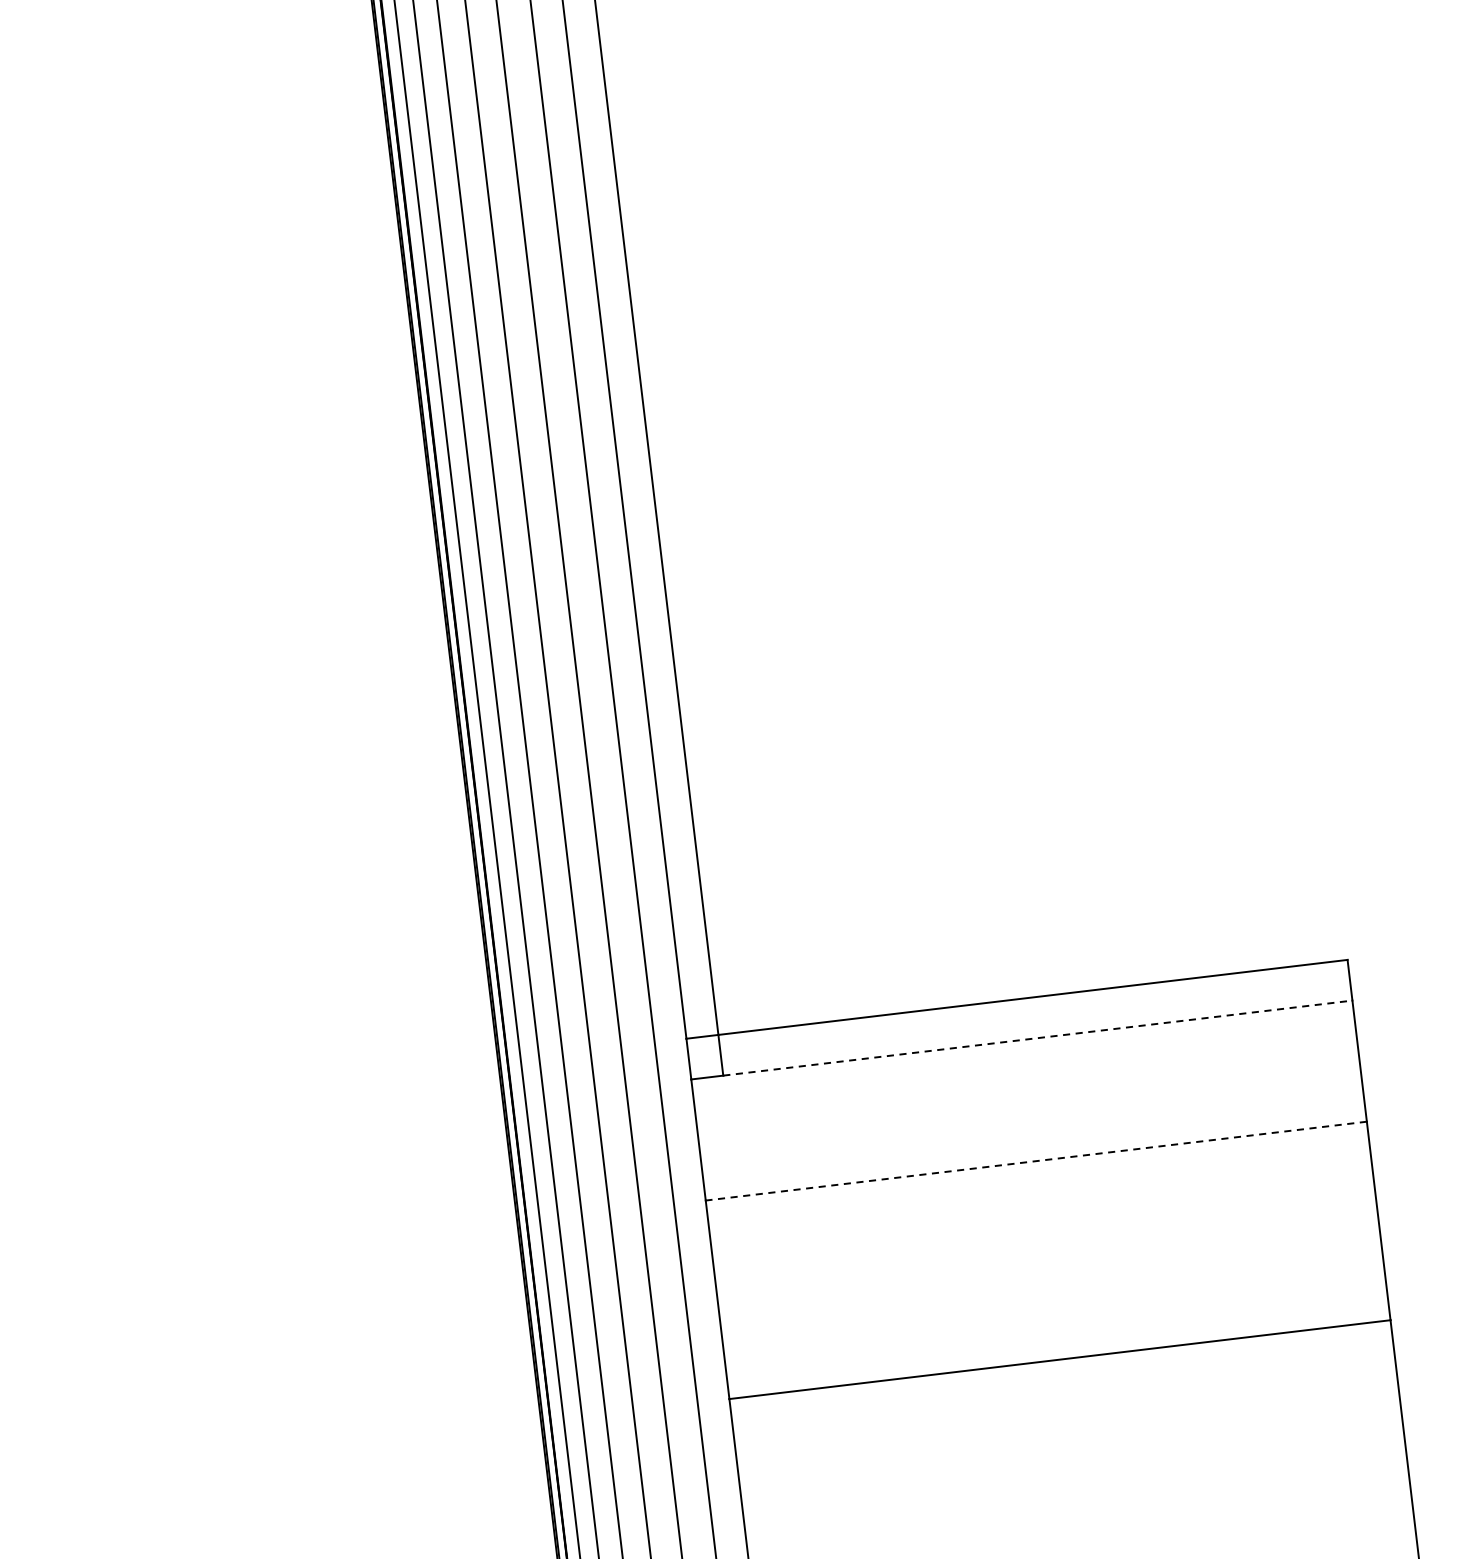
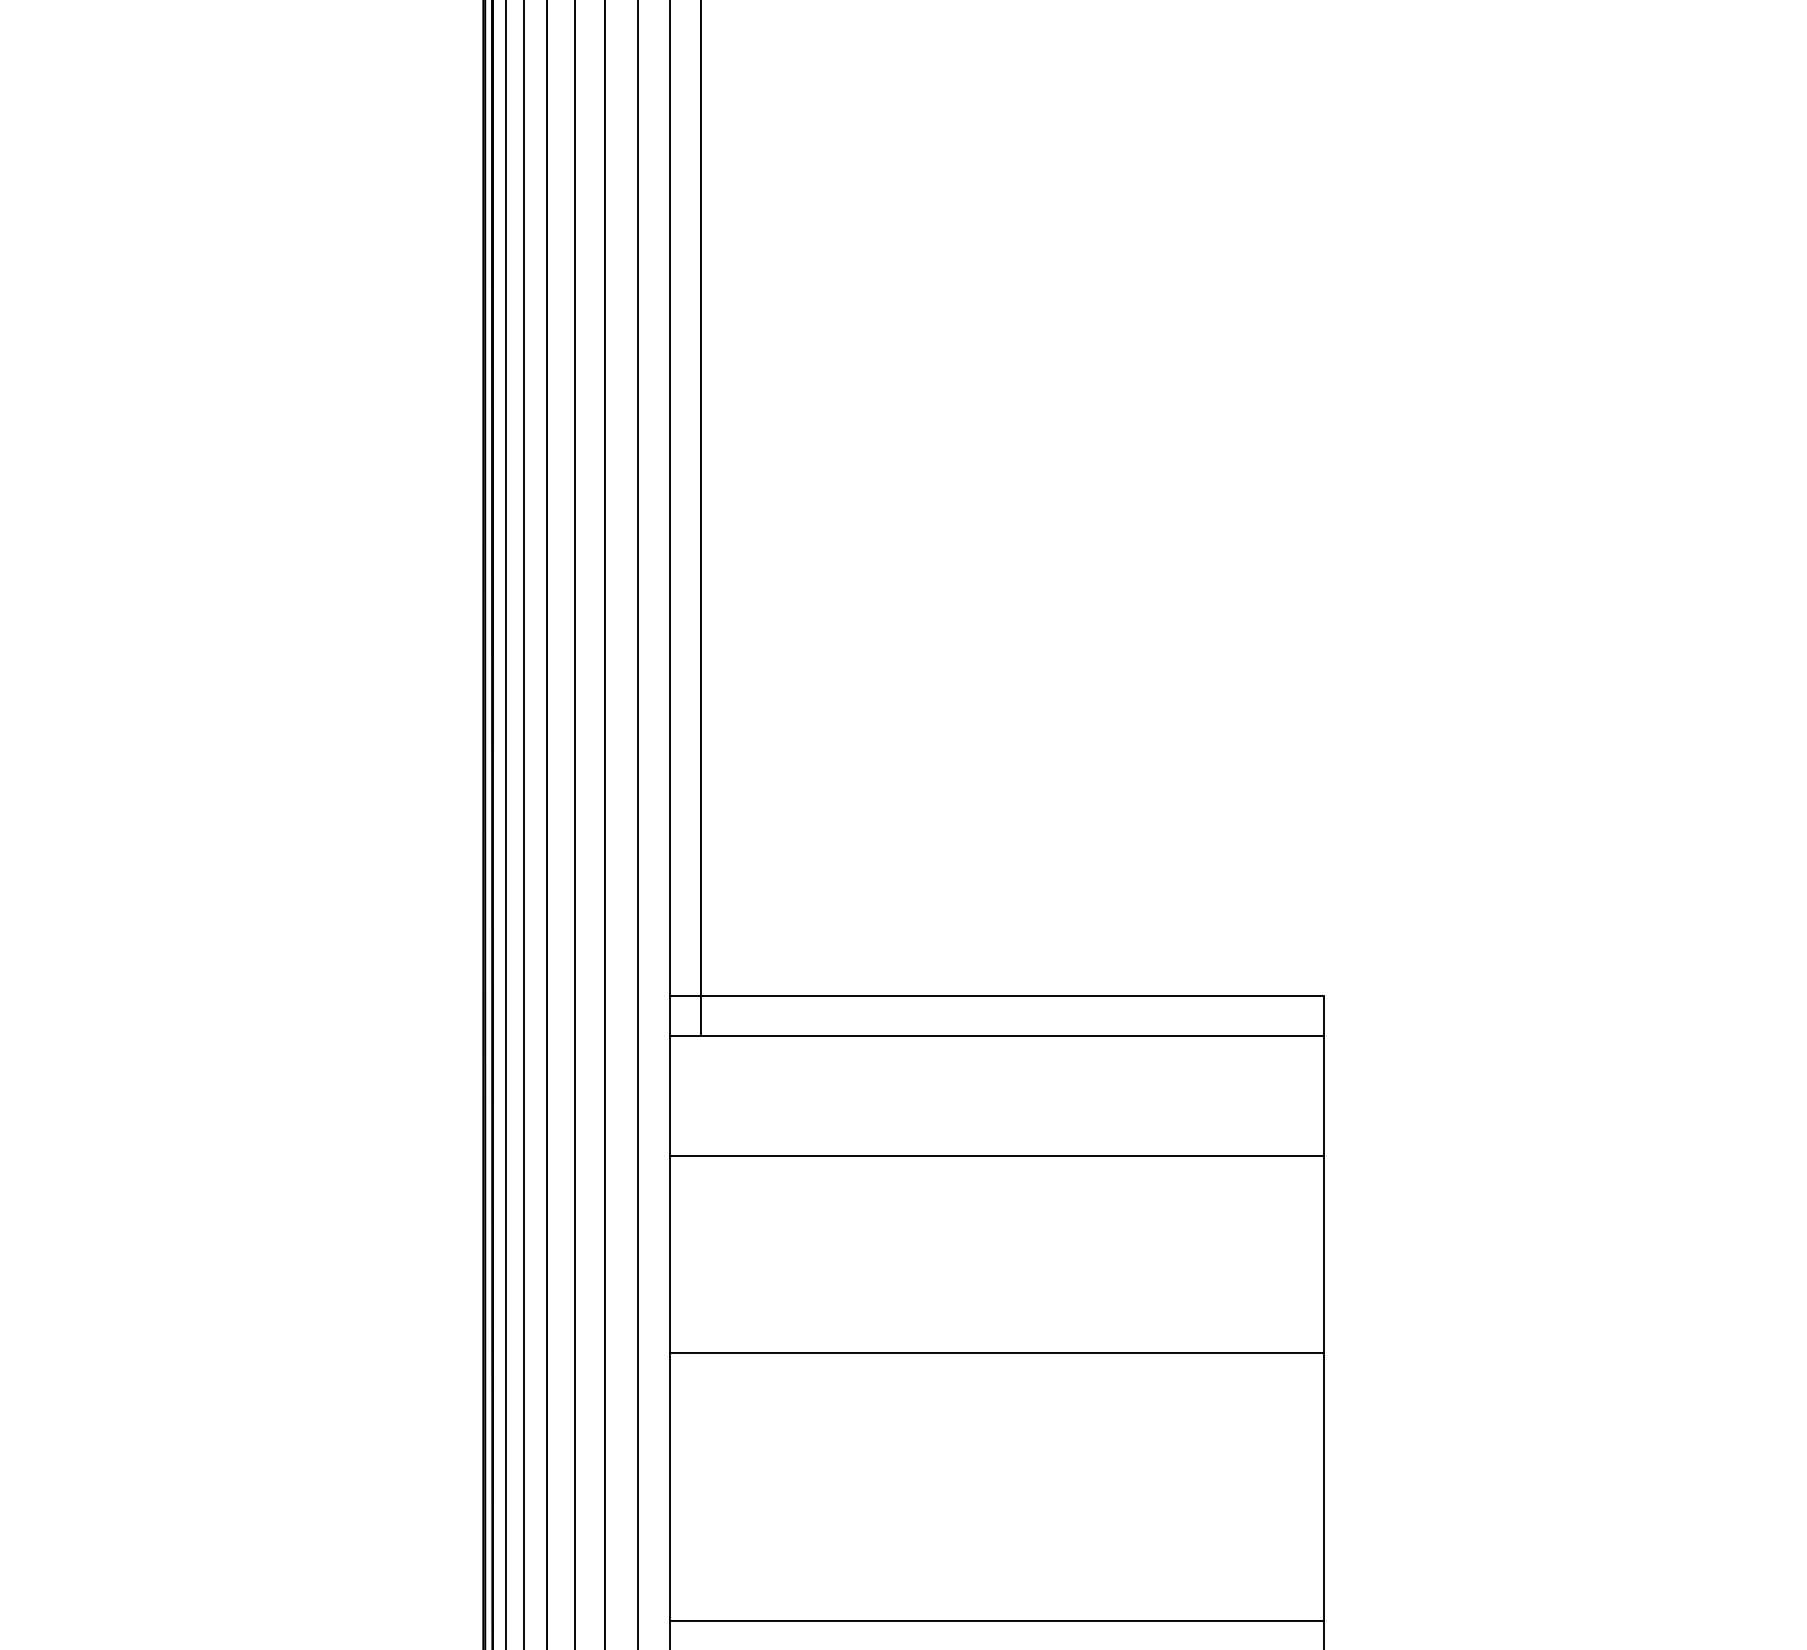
line: (1038, 1038) -> (1013, 1036), dashed -> solid
line: (1036, 1161) -> (996, 1156), dashed -> solid

